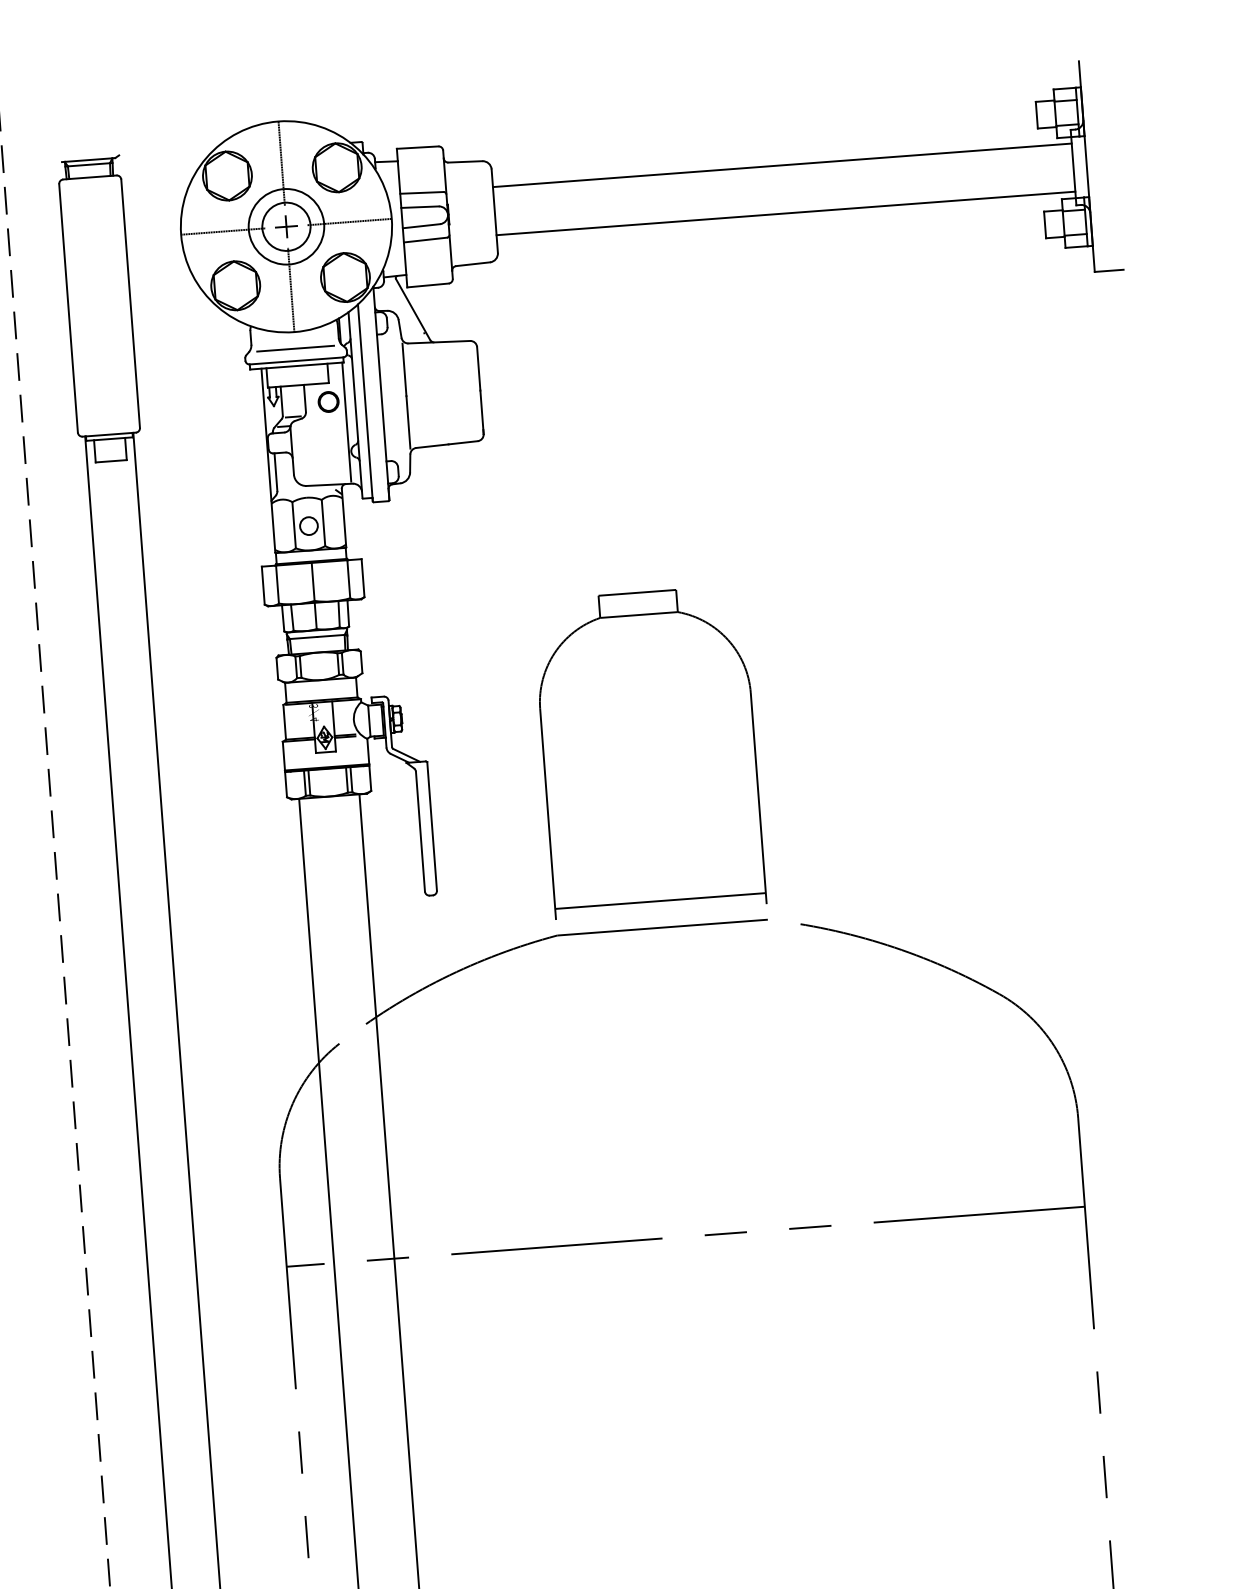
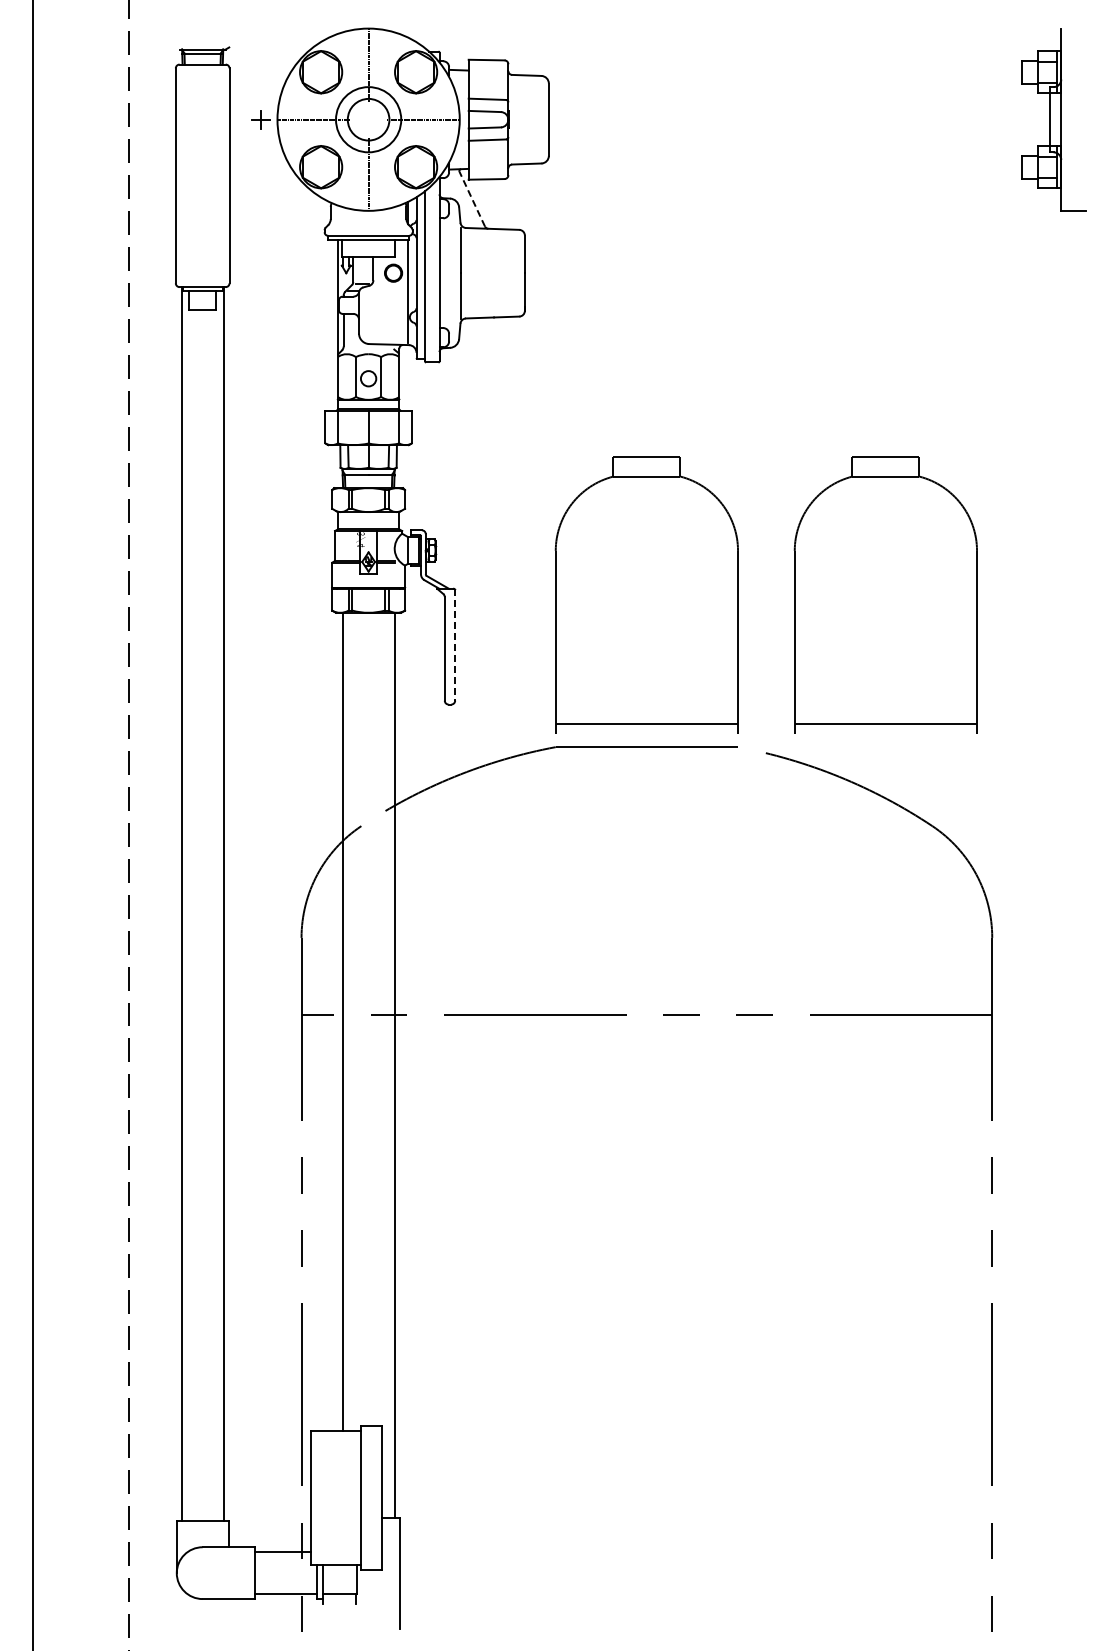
line: (781, 164) -> (798, 98), removed
line: (785, 213) -> (798, 140), removed
part: (286, 226) -> (260, 119), moved
line: (413, 308) -> (472, 198), solid -> dashed
line: (295, 349) -> (368, 225), removed
part: (924, 730) -> (885, 594), added
line: (432, 826) -> (455, 645), solid -> dashed

